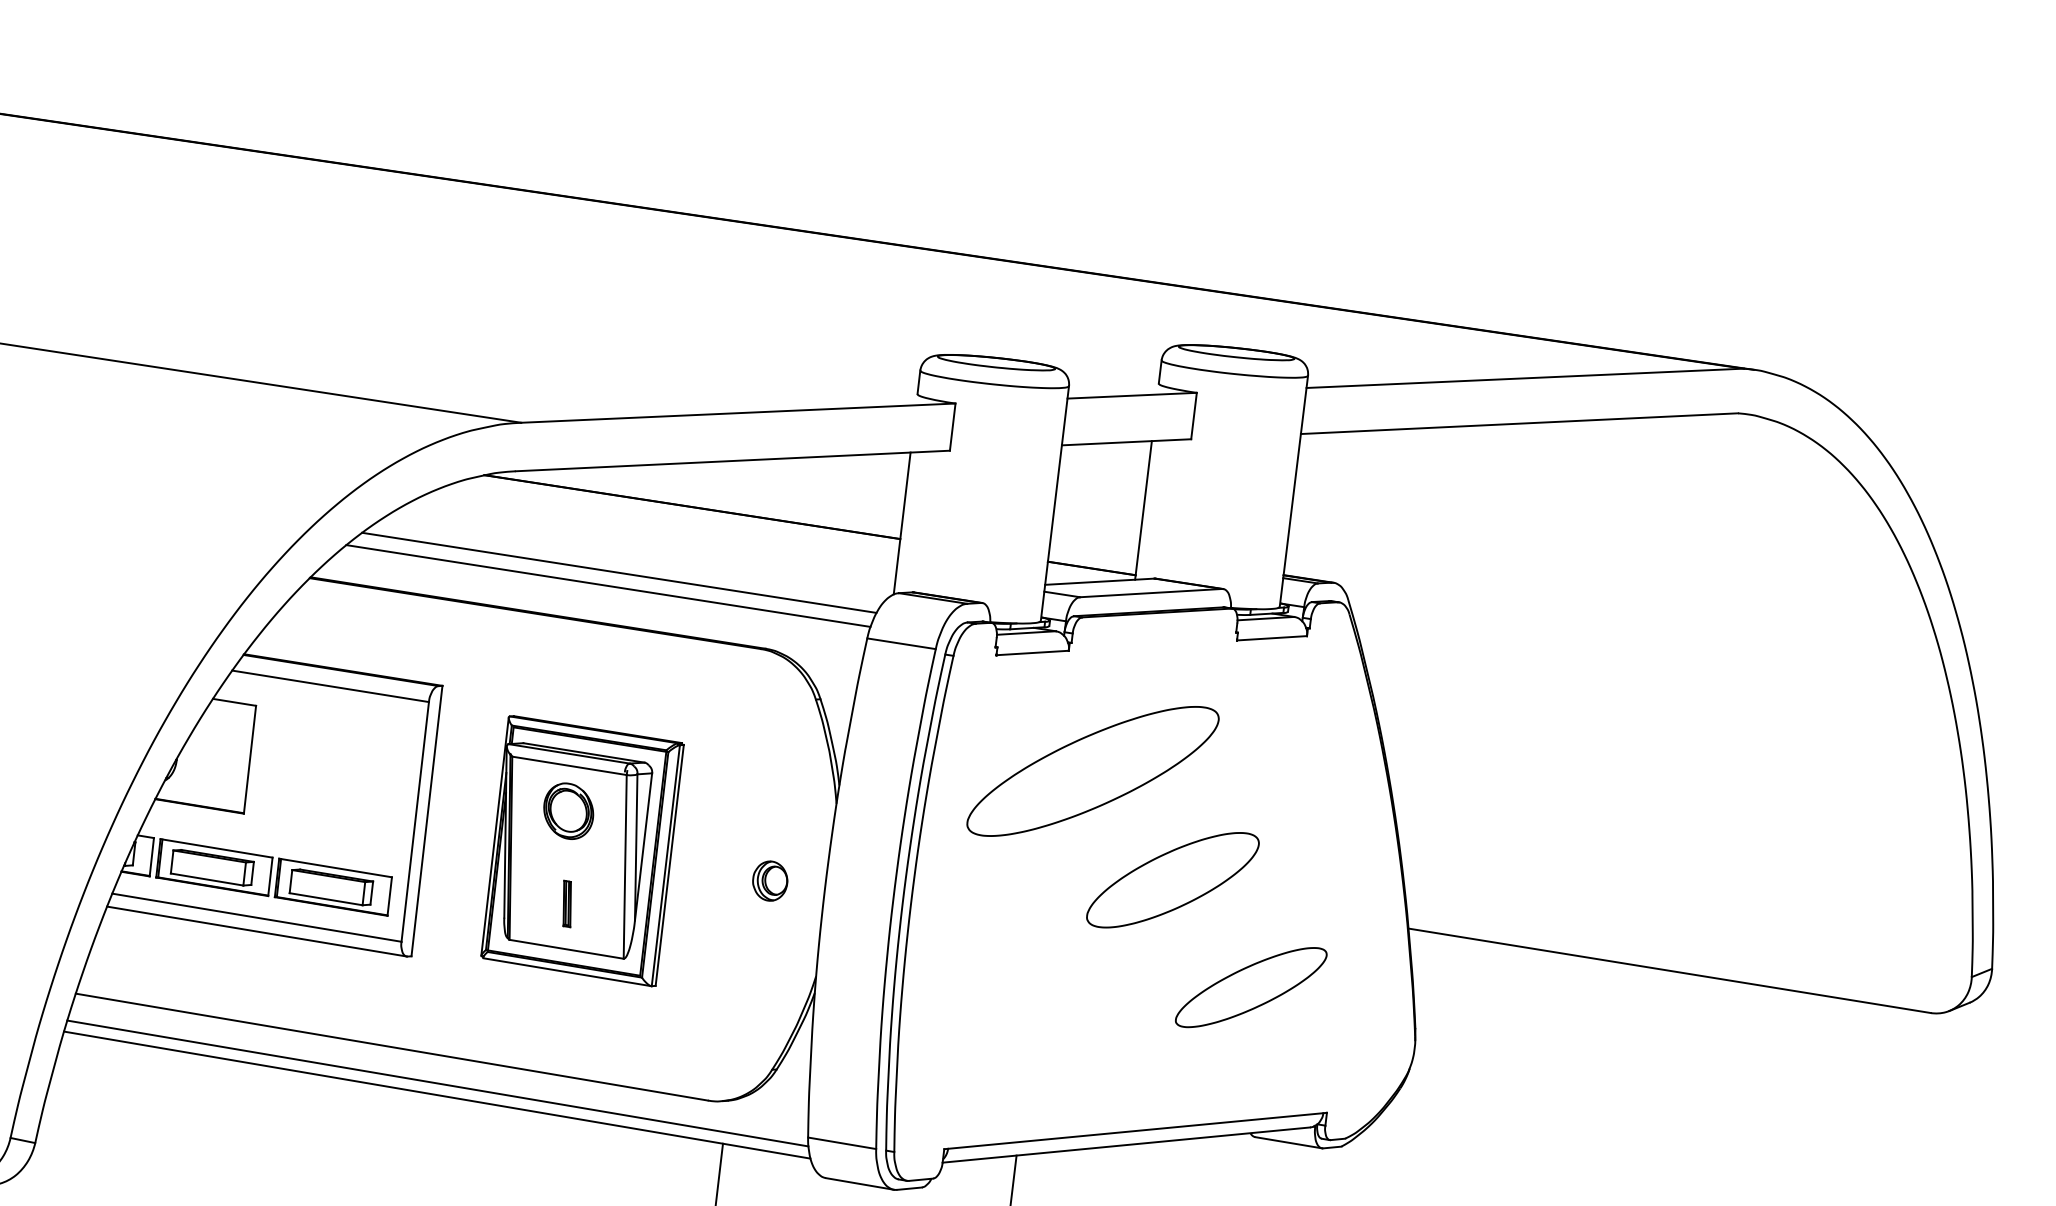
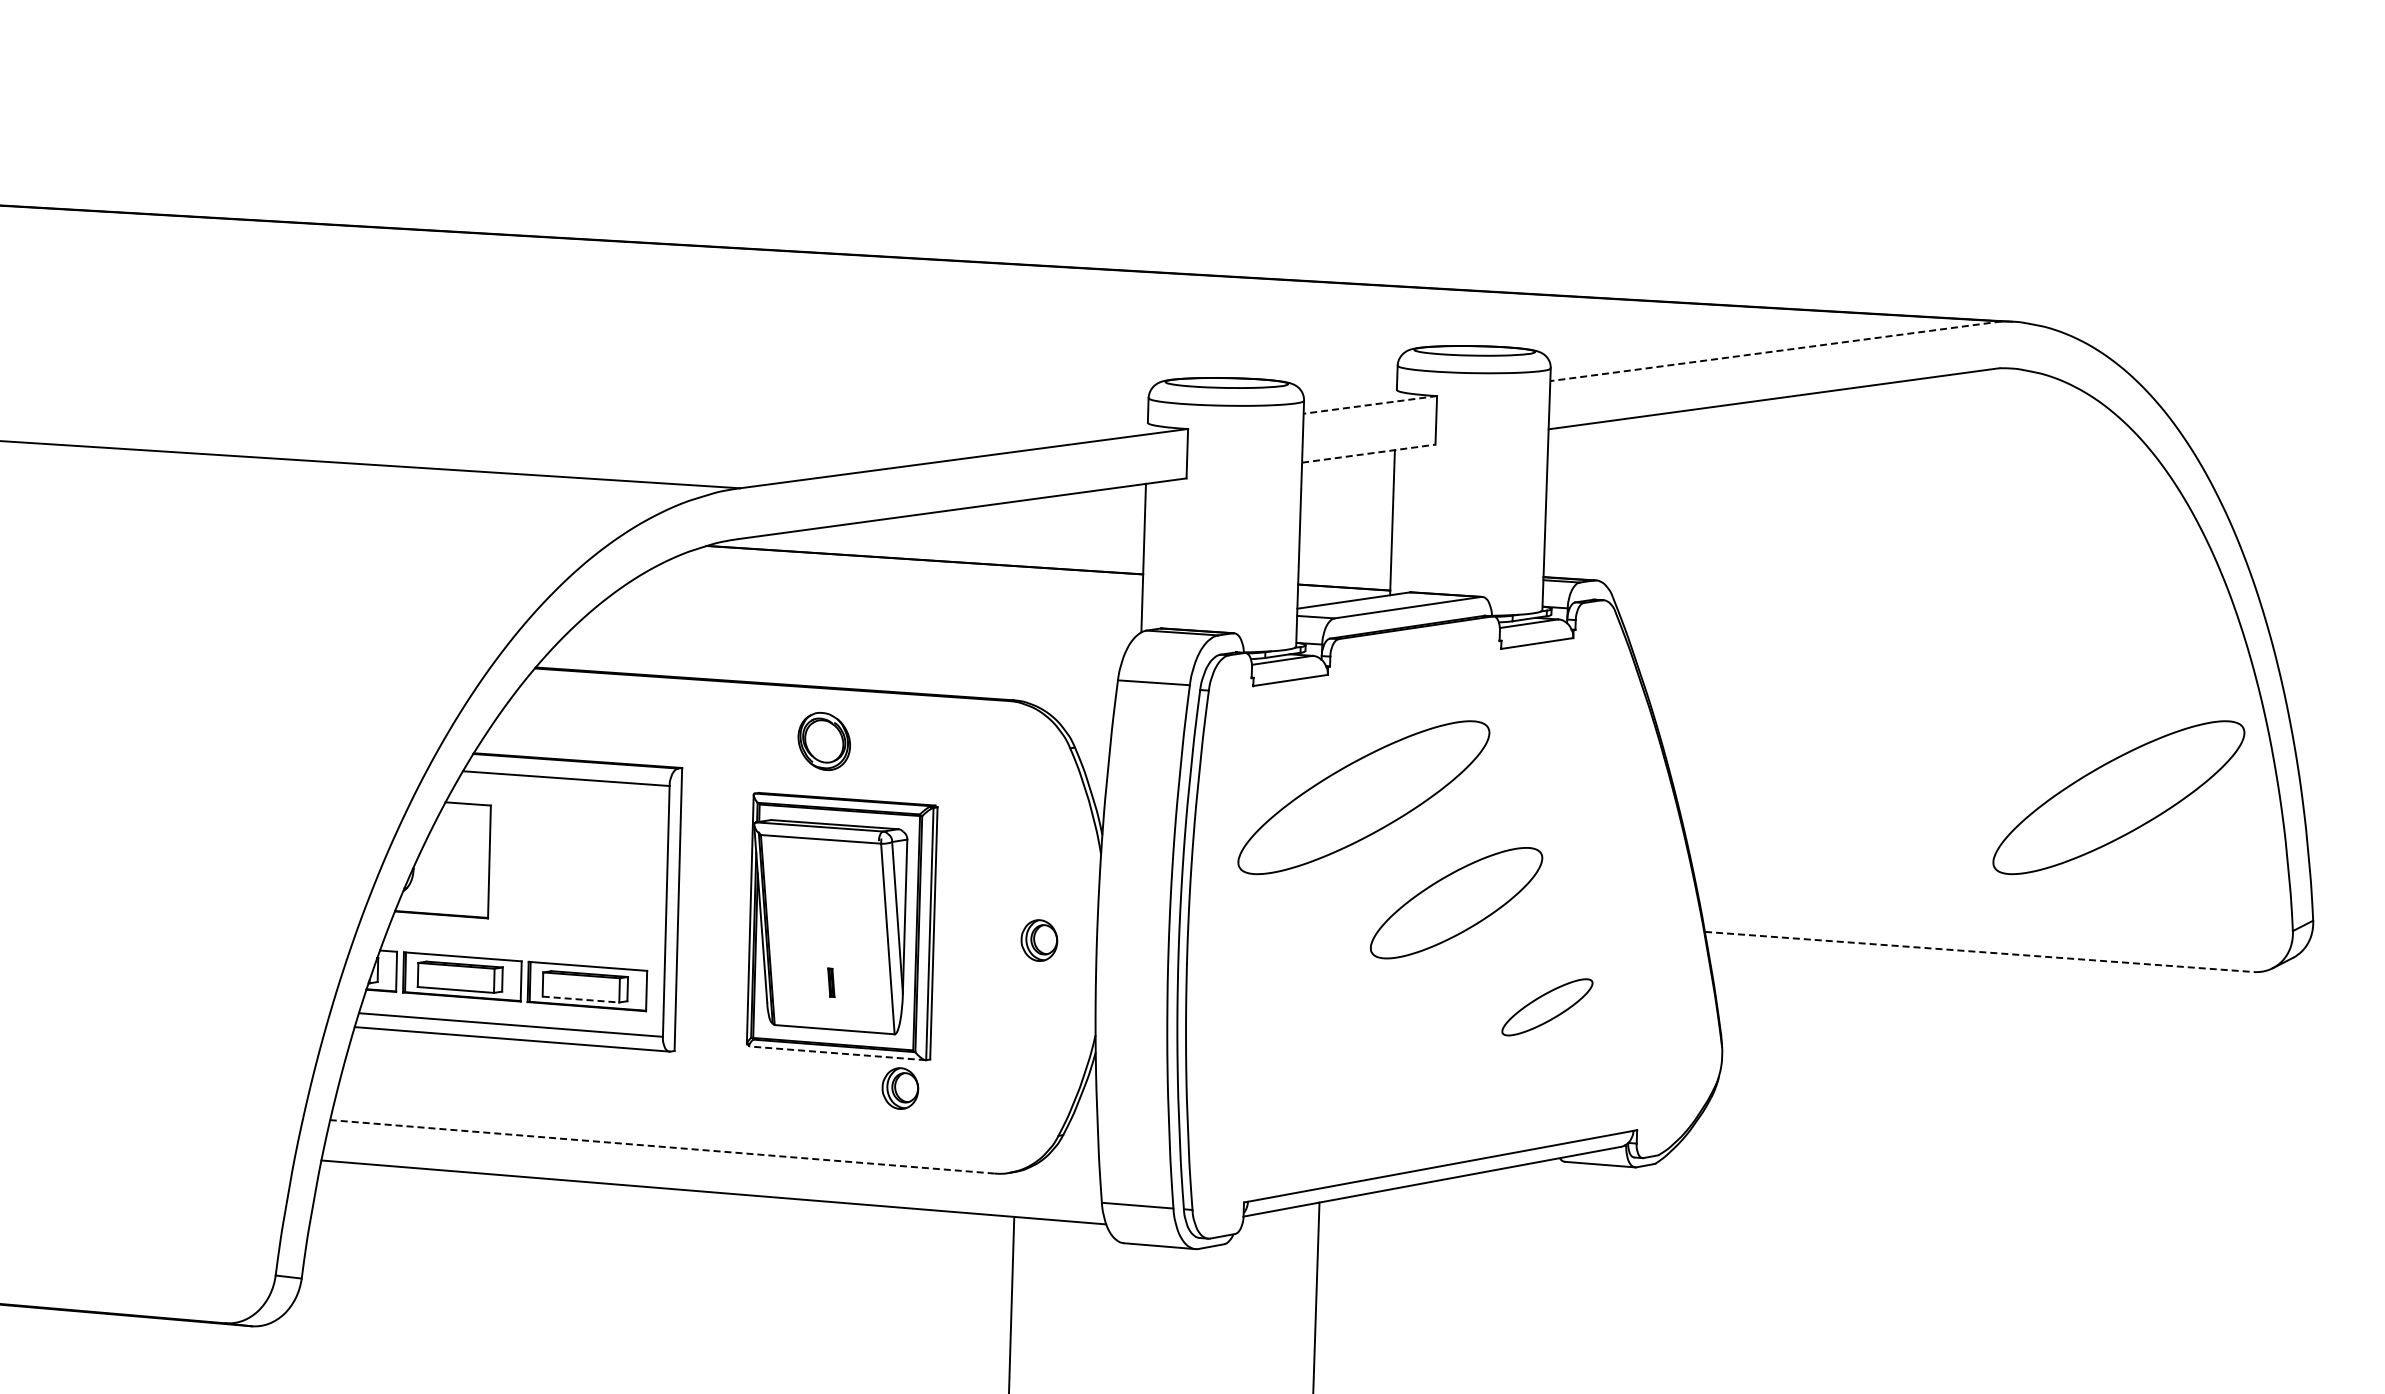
line: (1524, 378) -> (1775, 351), solid -> dashed
line: (1131, 395) -> (1369, 404), solid -> dashed
line: (1127, 442) -> (1369, 453), solid -> dashed
line: (619, 572) -> (855, 634), removed
line: (607, 585) -> (844, 649), removed
part: (568, 810) -> (823, 740), moved
part: (1815, 834) -> (2118, 797), added
line: (326, 899) -> (581, 999), solid -> dashed
part: (567, 903) -> (831, 982), size x0.6
line: (1669, 971) -> (1979, 952), solid -> dashed
line: (567, 972) -> (837, 1053), solid -> dashed
part: (1251, 987) -> (1547, 1007), size x0.6
part: (624, 1011) -> (900, 1088), added
line: (390, 1046) -> (661, 1146), solid -> dashed
line: (438, 1082) -> (713, 1179), removed

